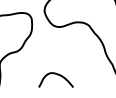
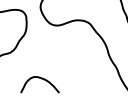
curve: (57, 75) -> (41, 79), moved

